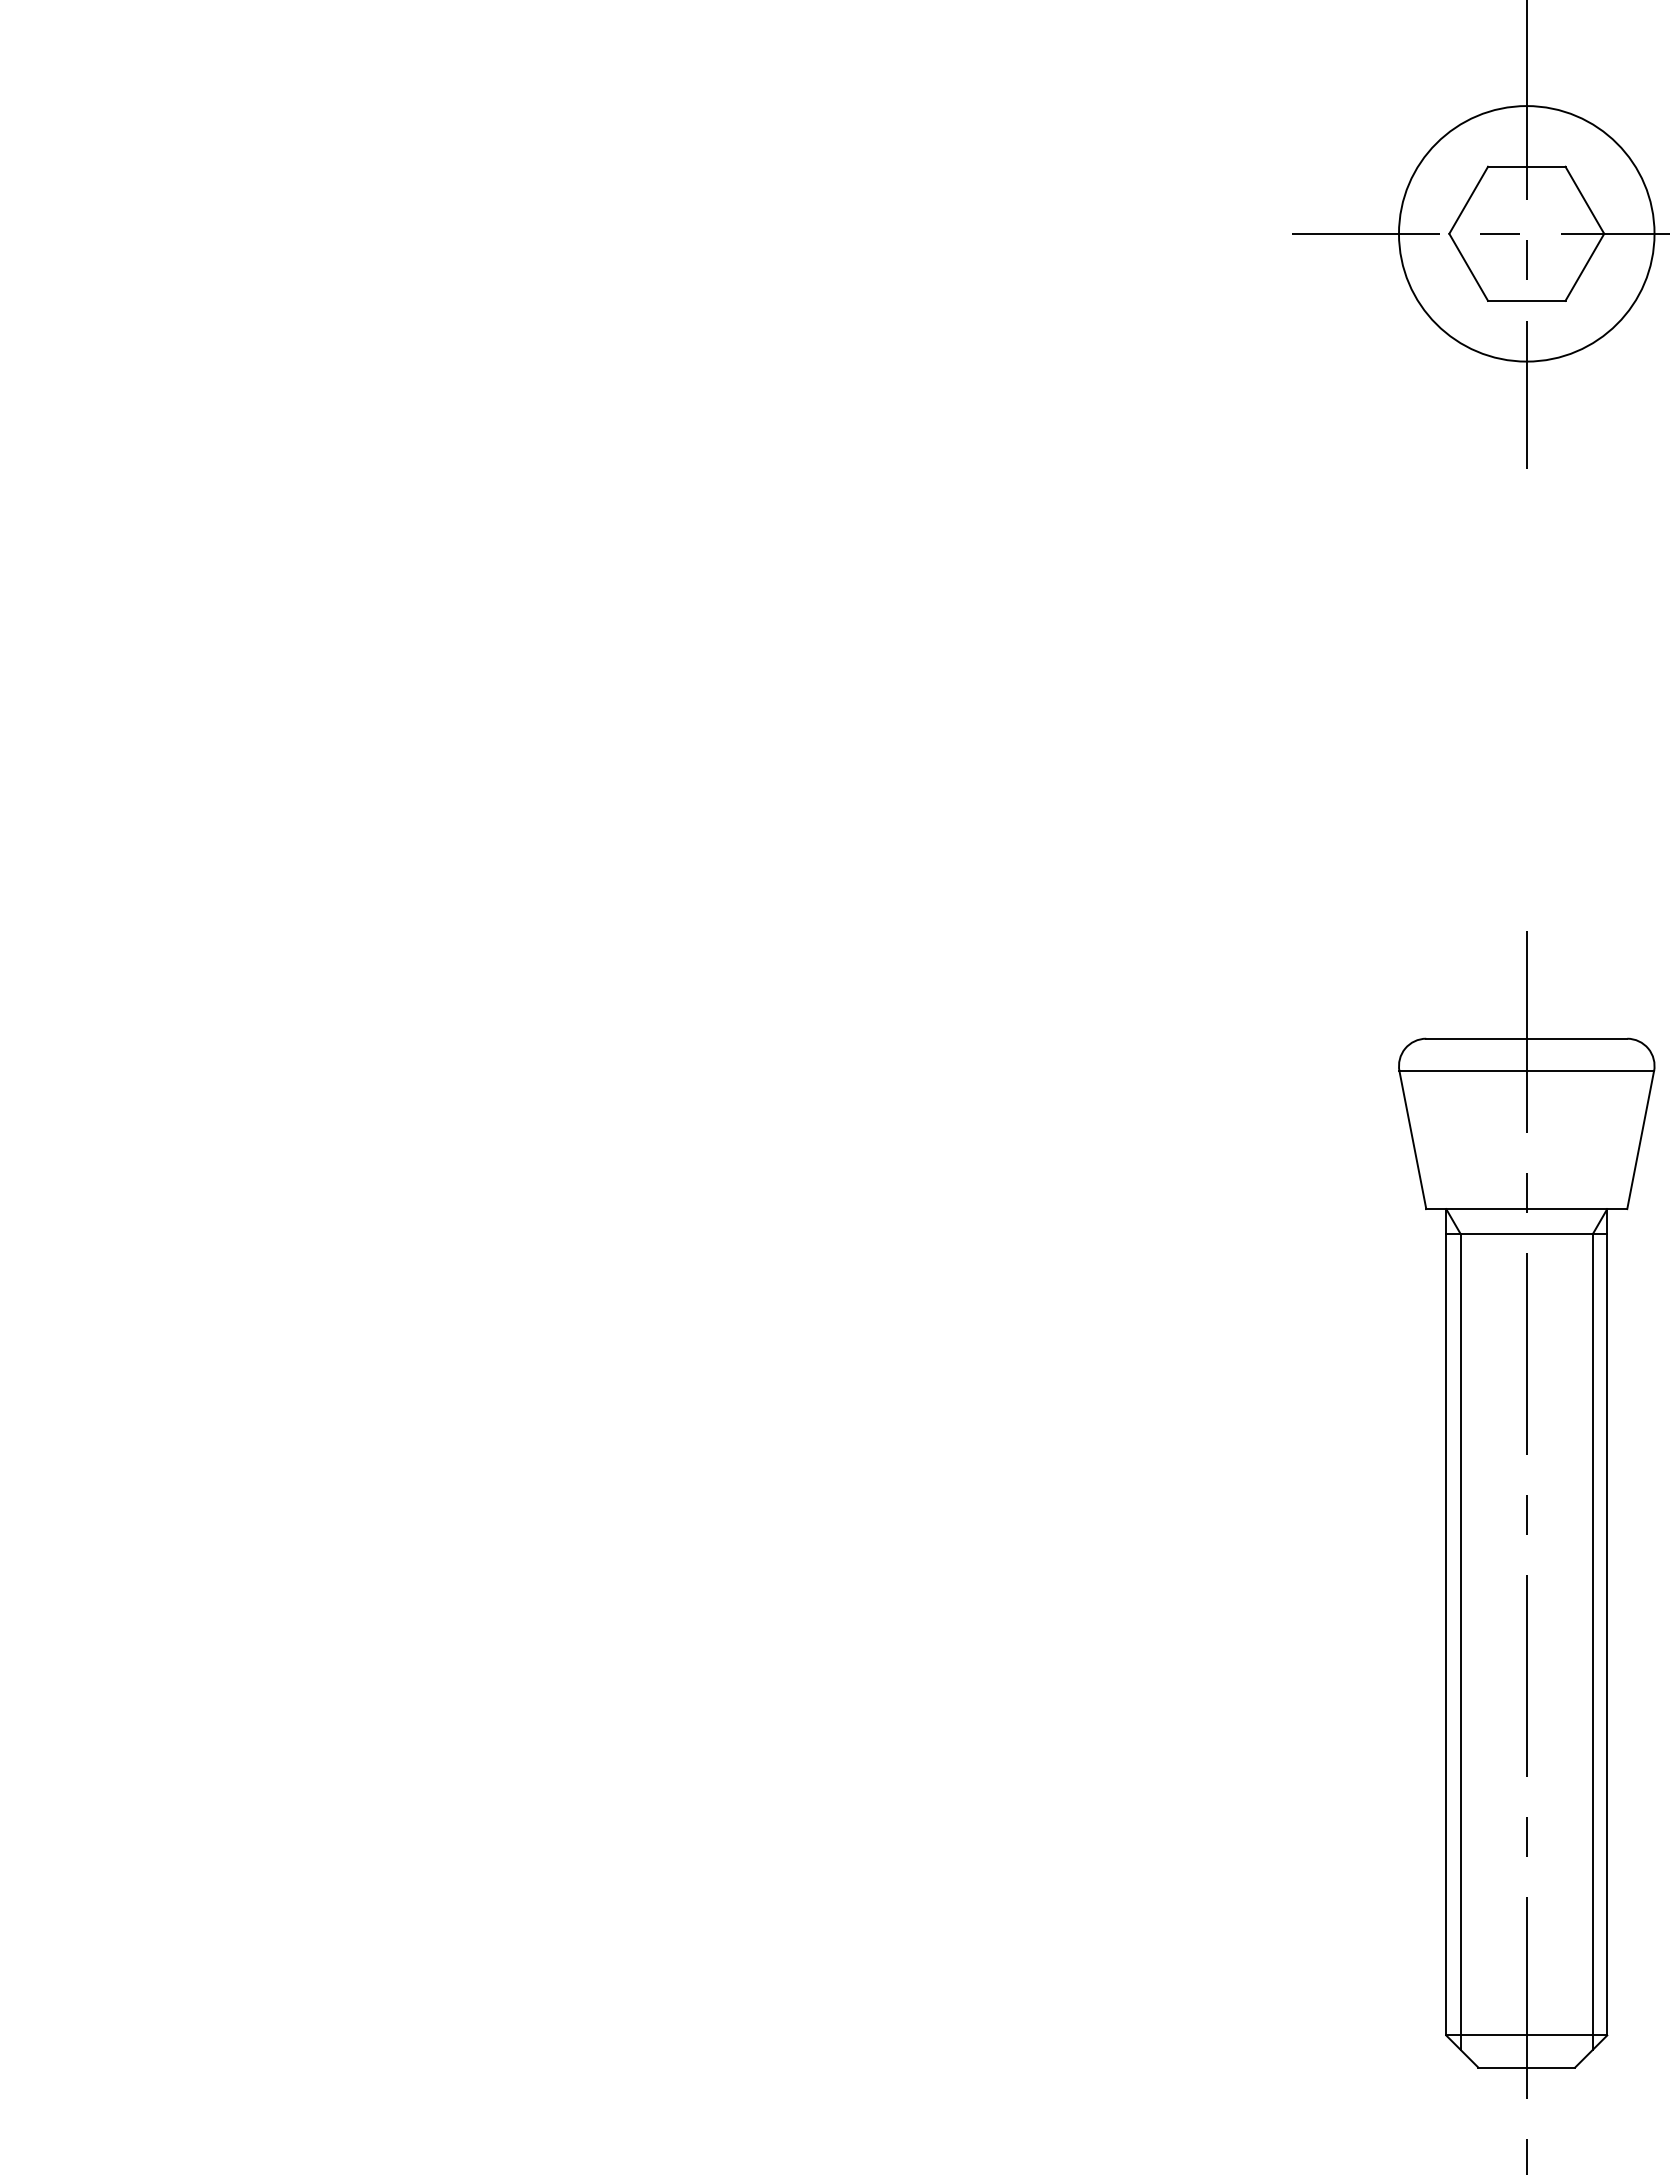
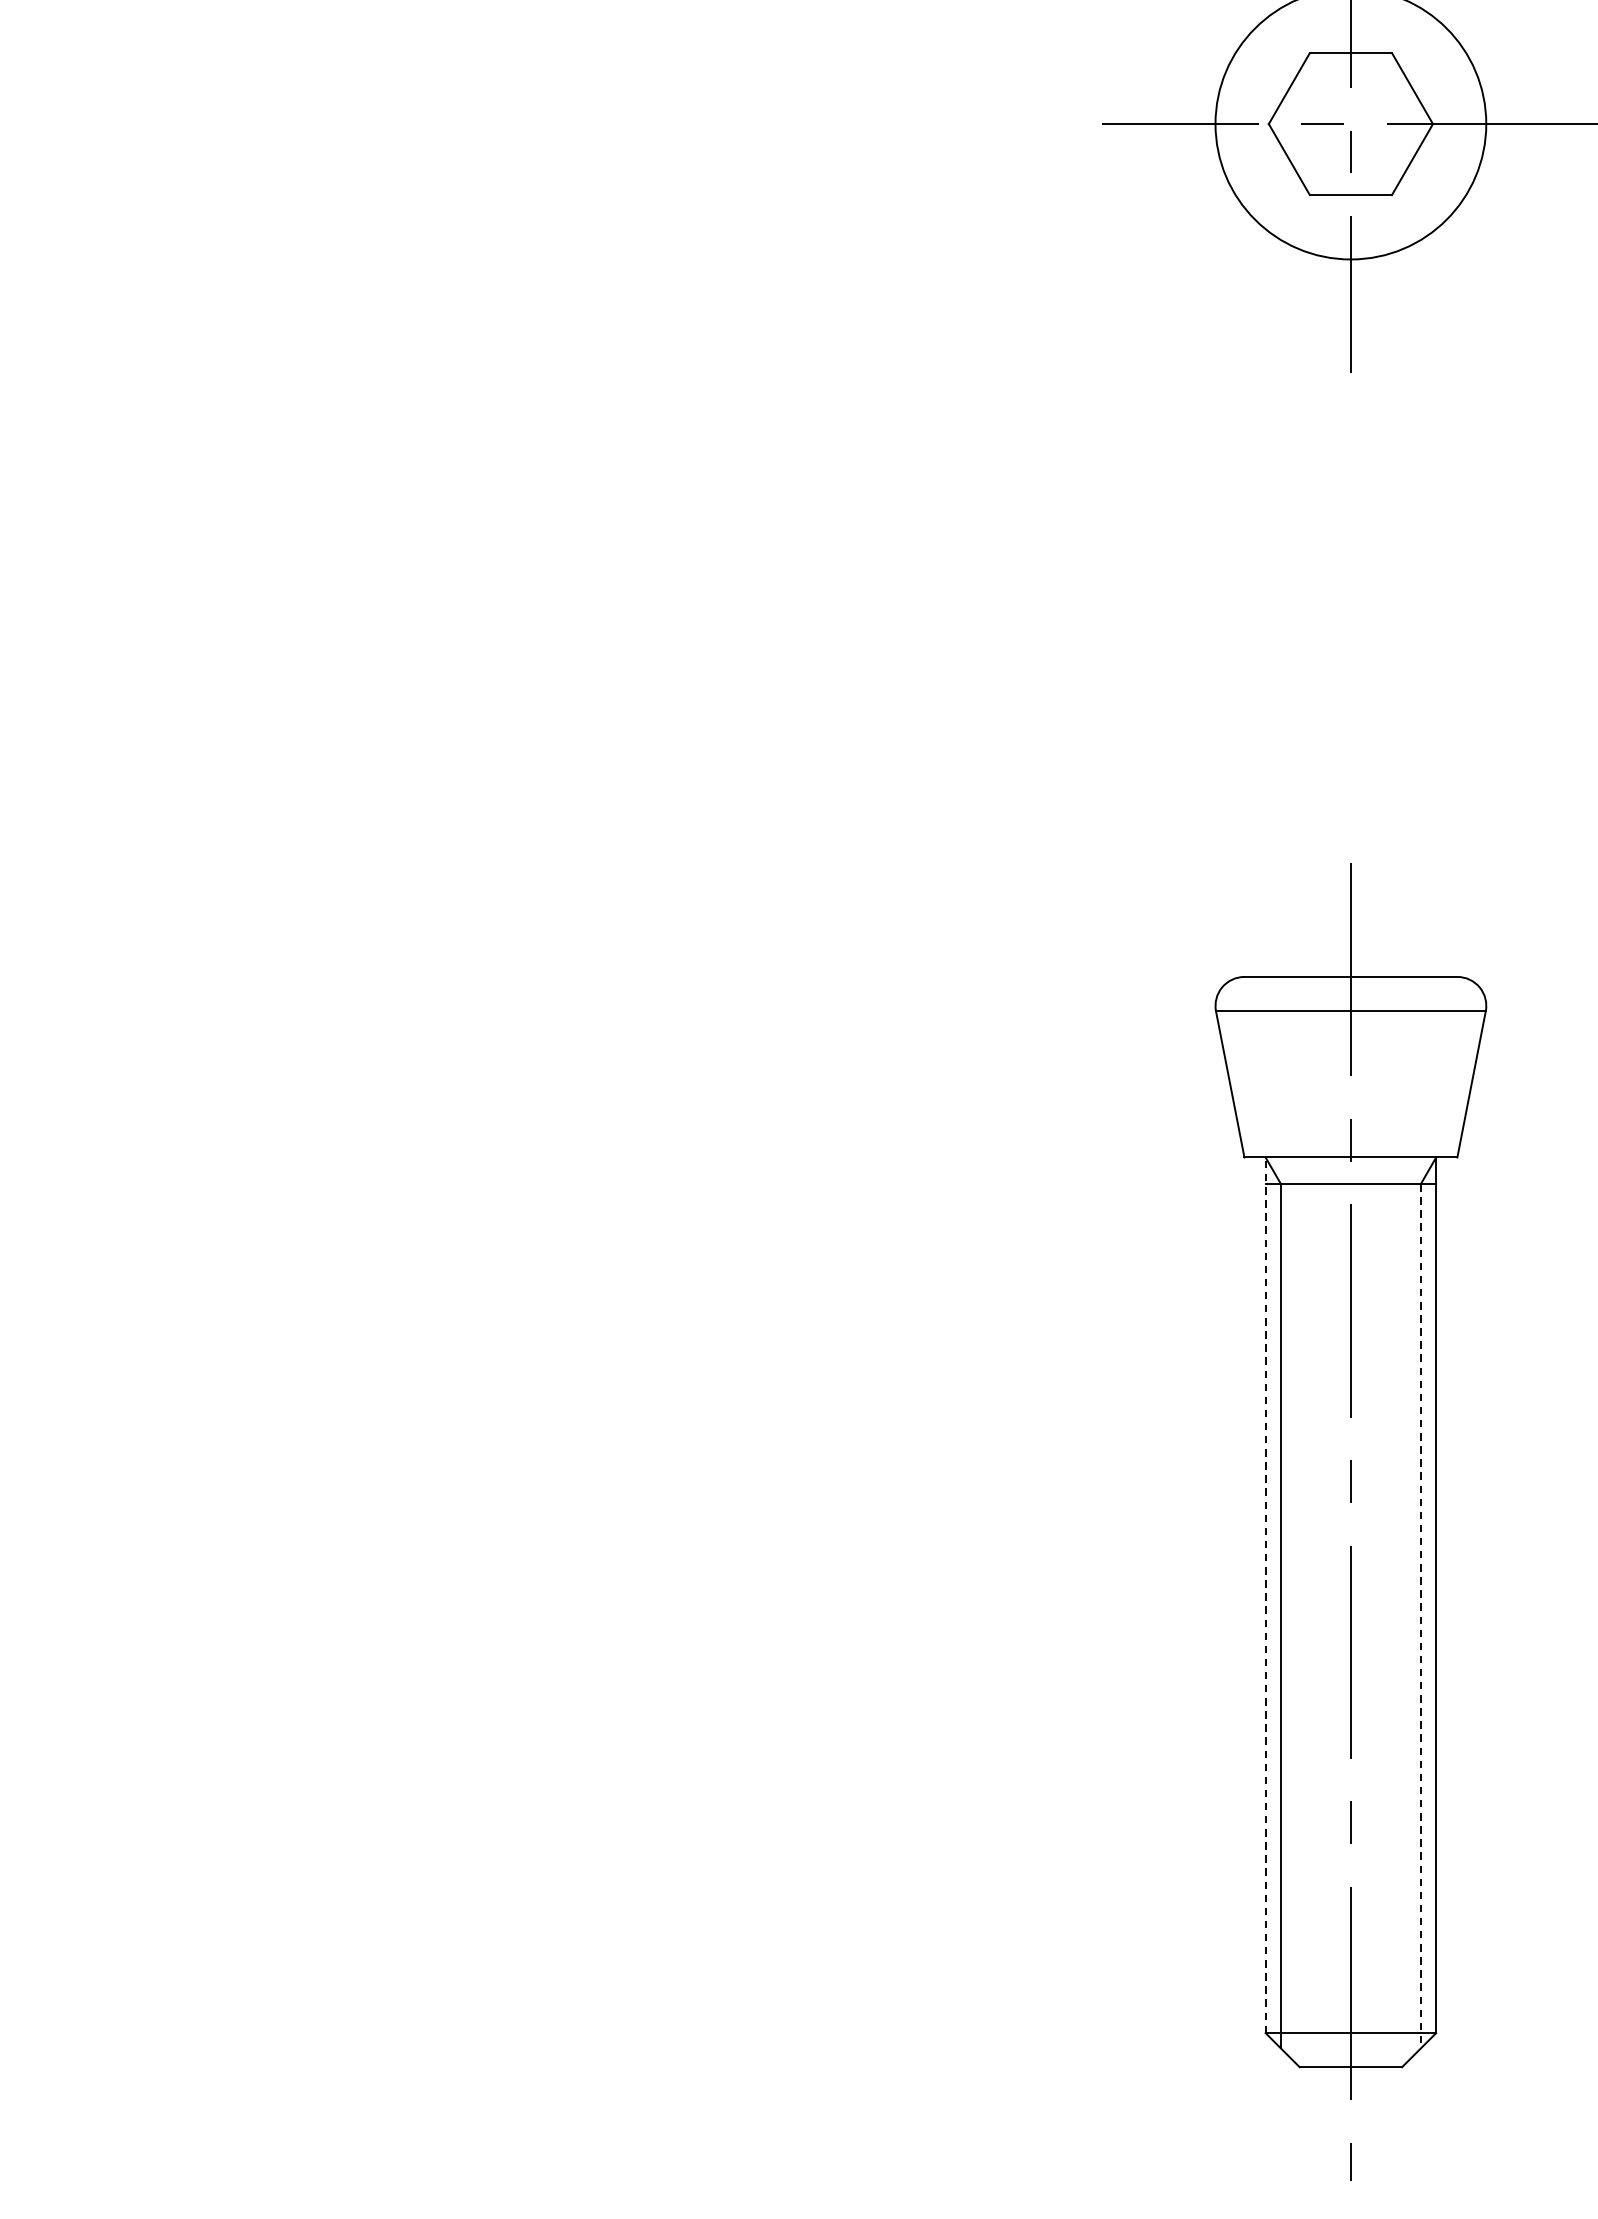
line: (1446, 1621) -> (1265, 1594), solid -> dashed
line: (1592, 1642) -> (1420, 1616), solid -> dashed

